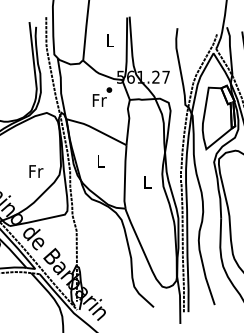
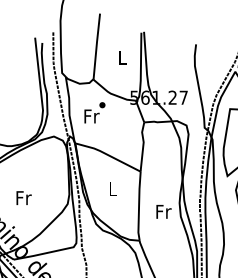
text: (102, 96) -> (94, 112), moved
text: (36, 171) -> (24, 198), moved
text: (147, 181) -> (163, 211), L -> Fr

